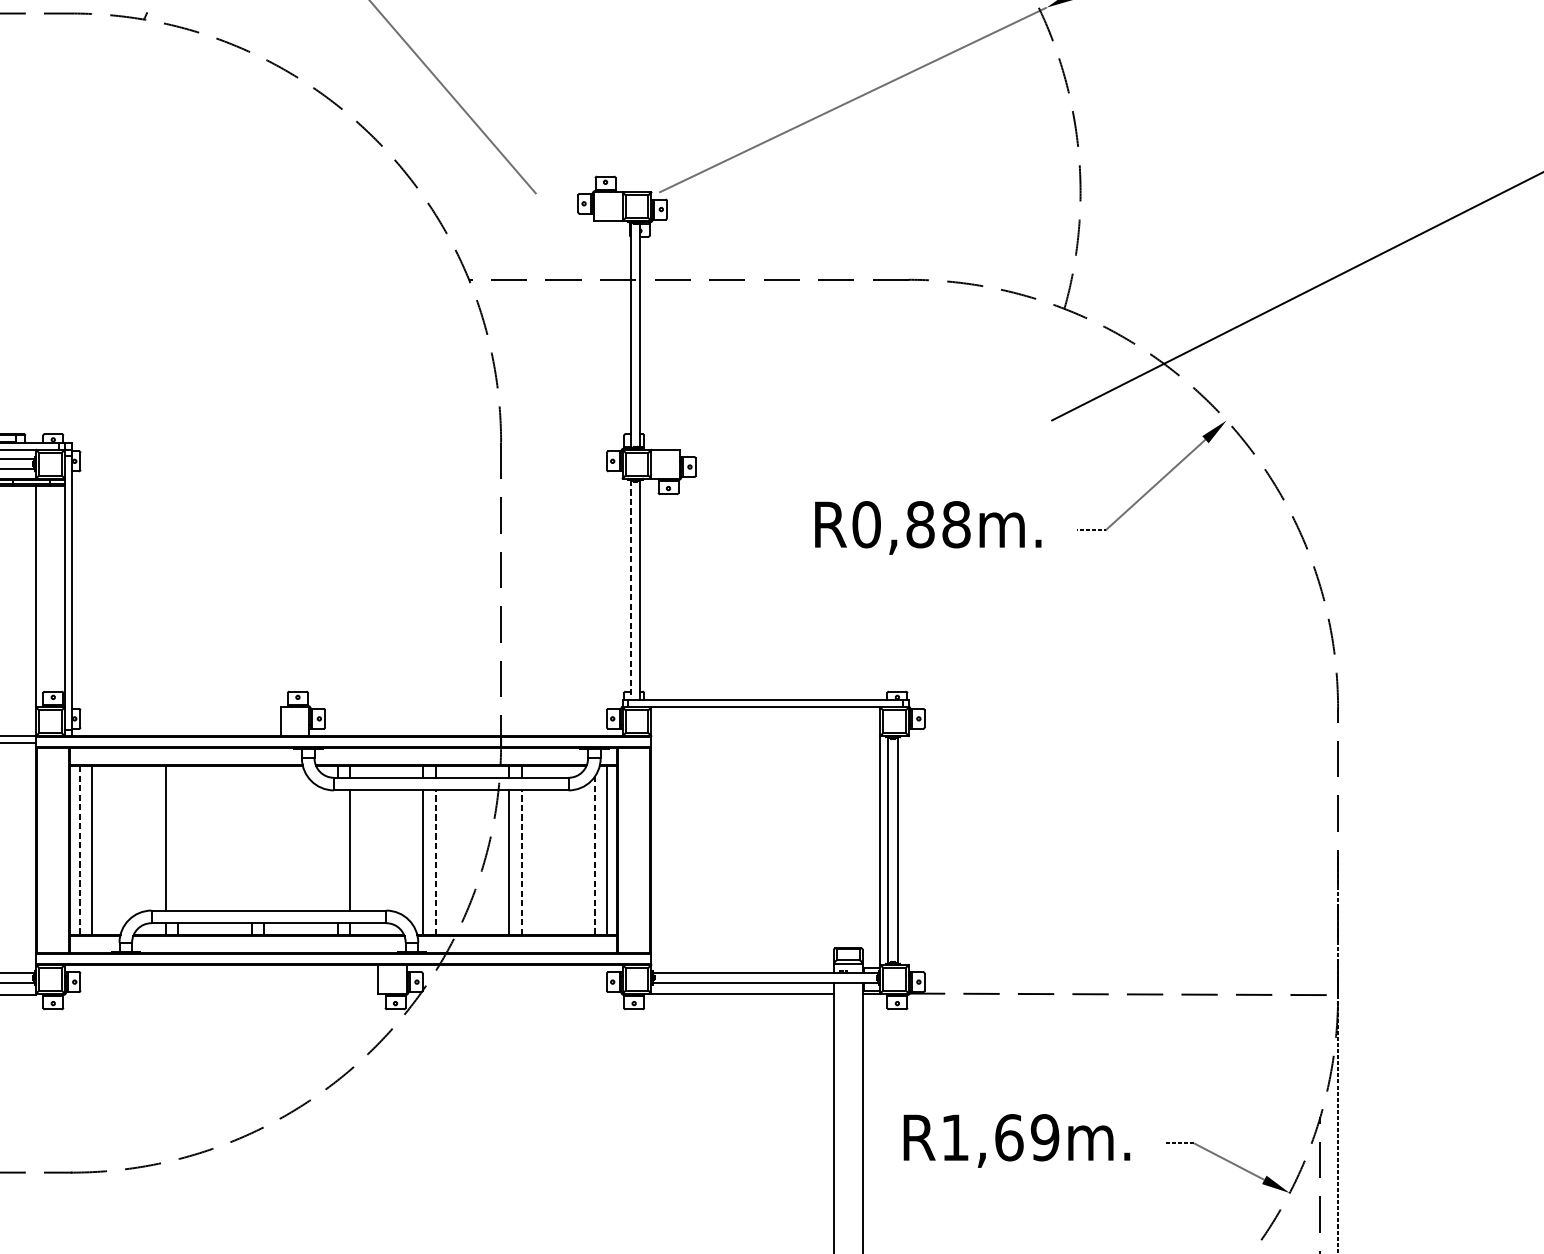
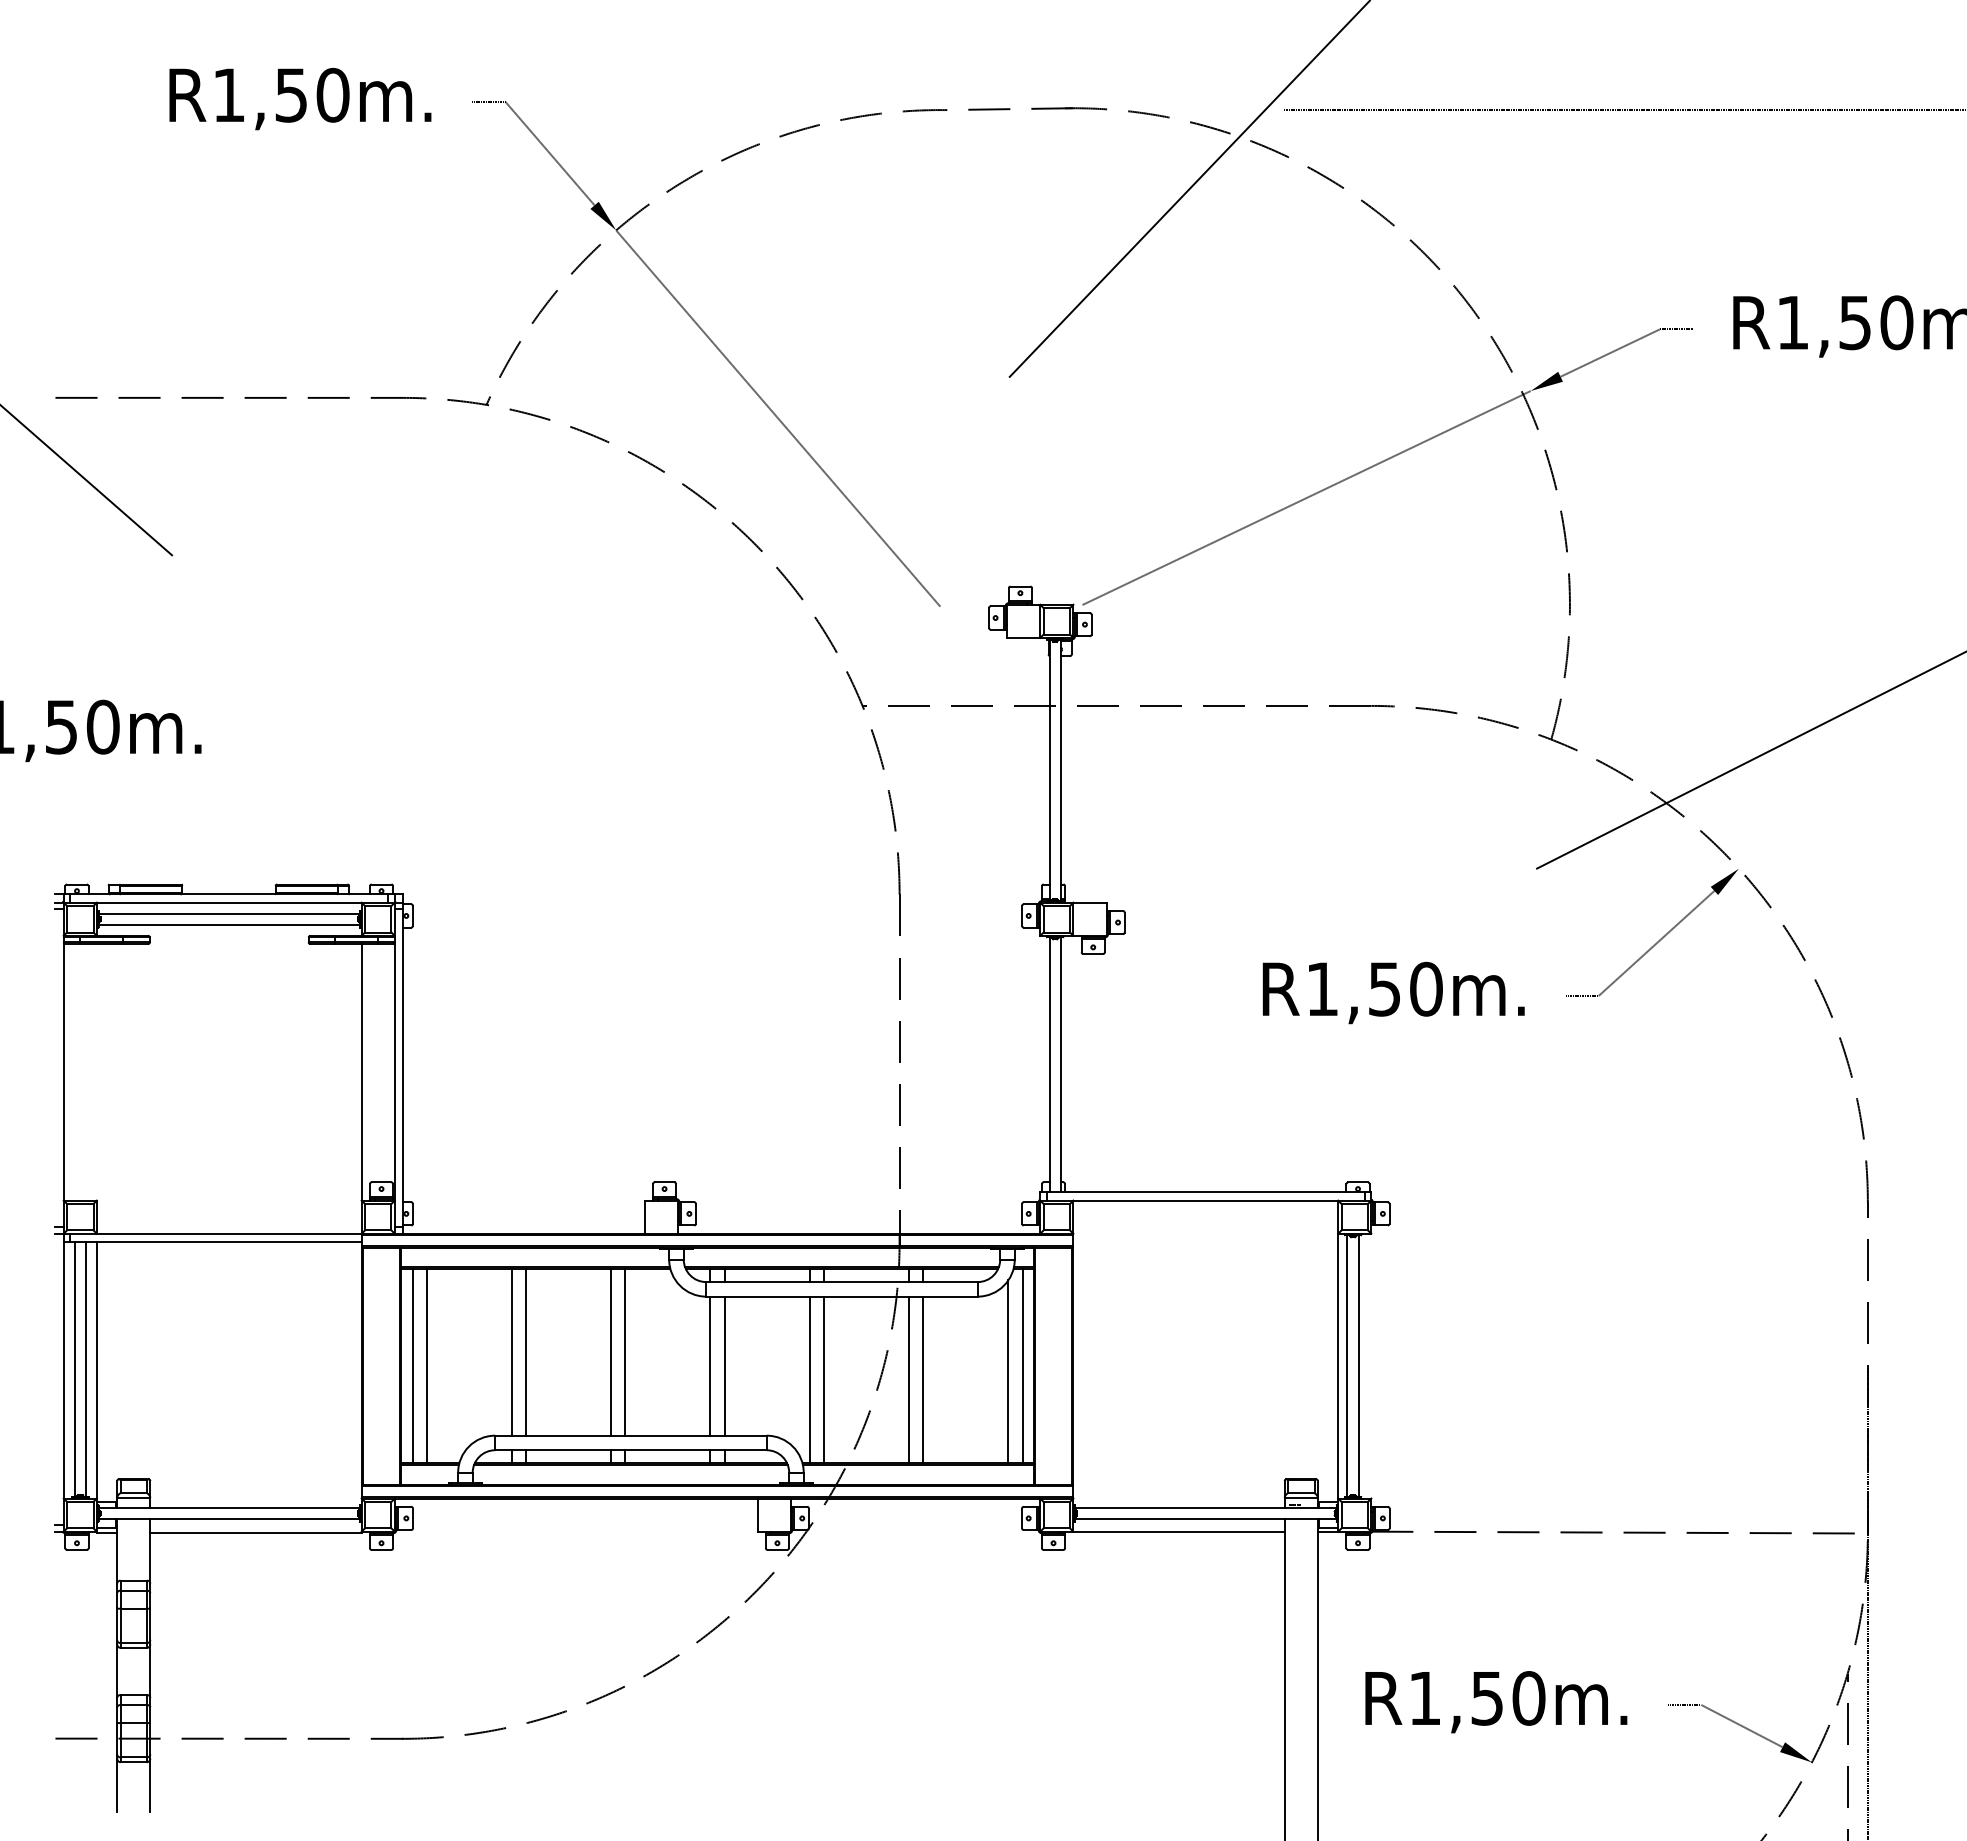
text: (911, 524) -> (1374, 988), R0,88m. -> R1,50m.
line: (630, 590) -> (1049, 1065), dashed -> solid
line: (177, 837) -> (525, 1351), added
line: (252, 837) -> (611, 1351), added
line: (264, 837) -> (625, 1351), added
line: (337, 849) -> (710, 1365), added
line: (80, 850) -> (412, 1366), dashed -> solid
line: (595, 855) -> (1008, 1371), dashed -> solid
line: (435, 862) -> (823, 1379), dashed -> solid
line: (521, 862) -> (923, 1379), dashed -> solid
text: (1027, 1137) -> (1508, 1698), R1,69m. -> R1,50m.

